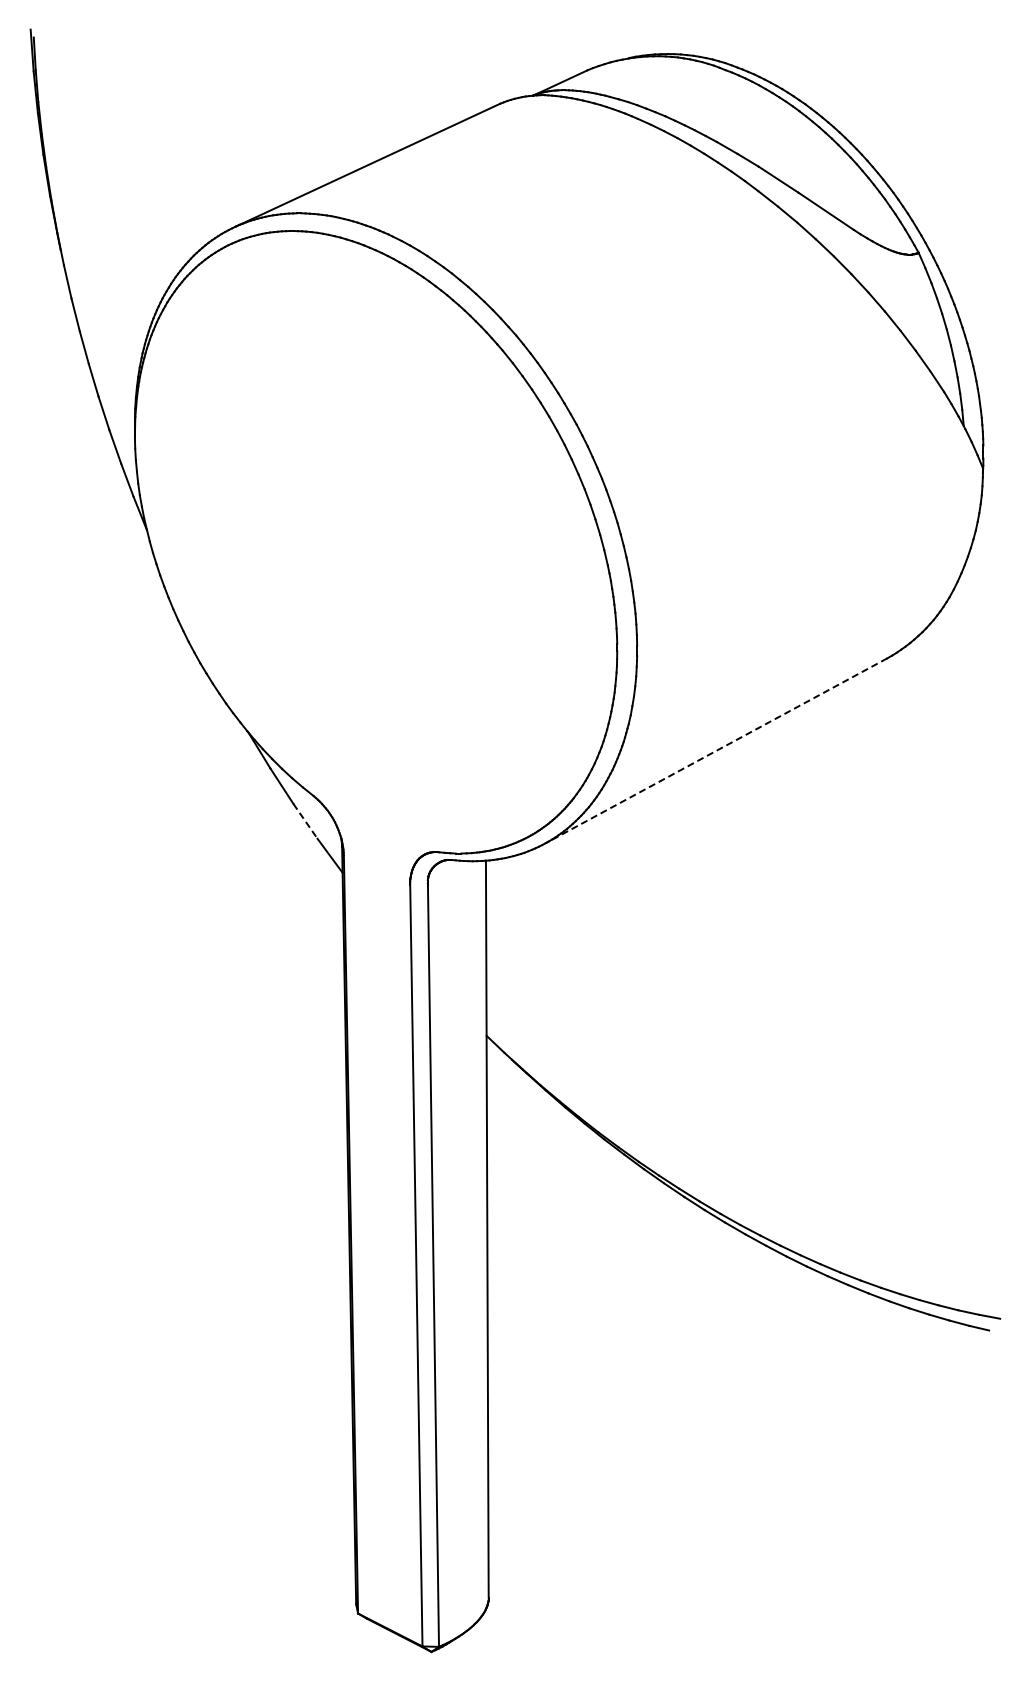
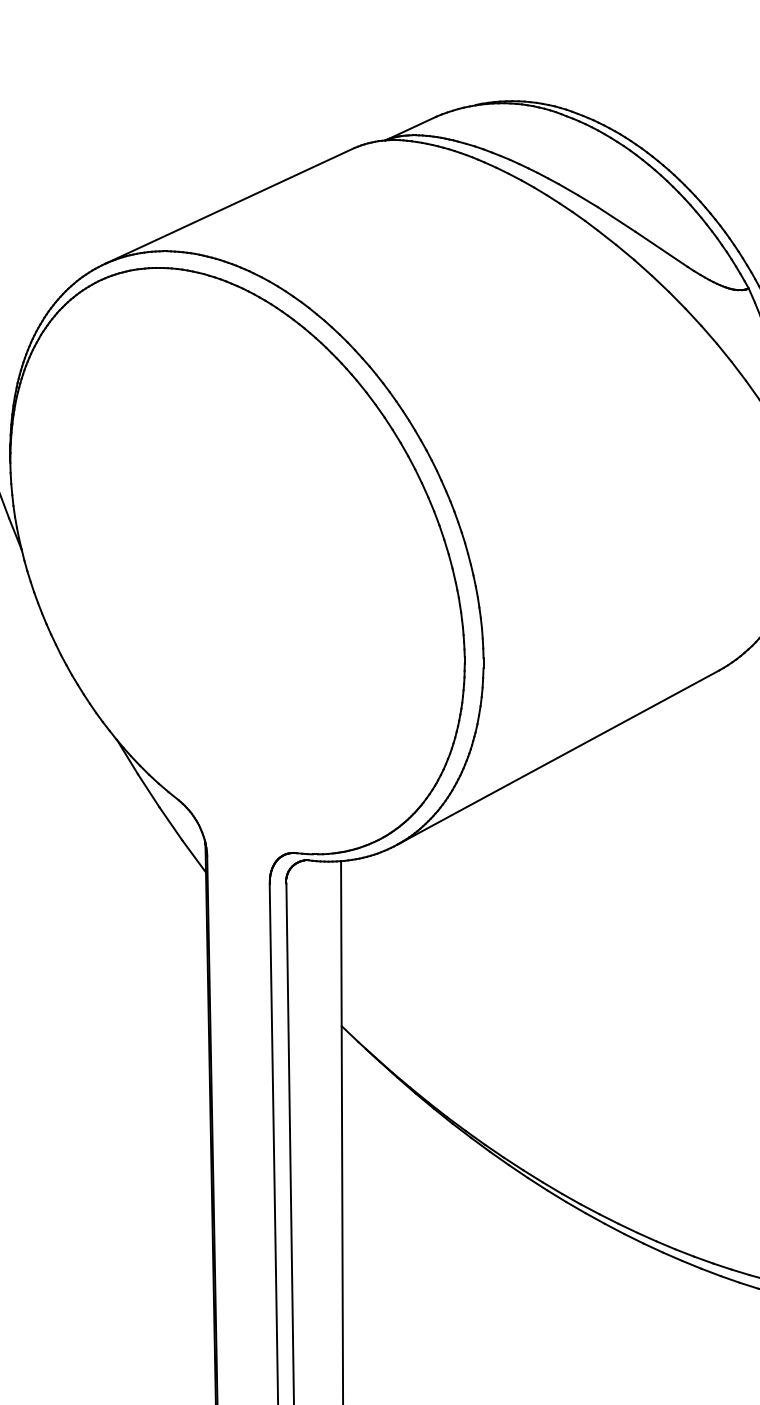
line: (716, 750) -> (558, 757), dashed -> solid
line: (305, 821) -> (171, 824), dashed -> solid

